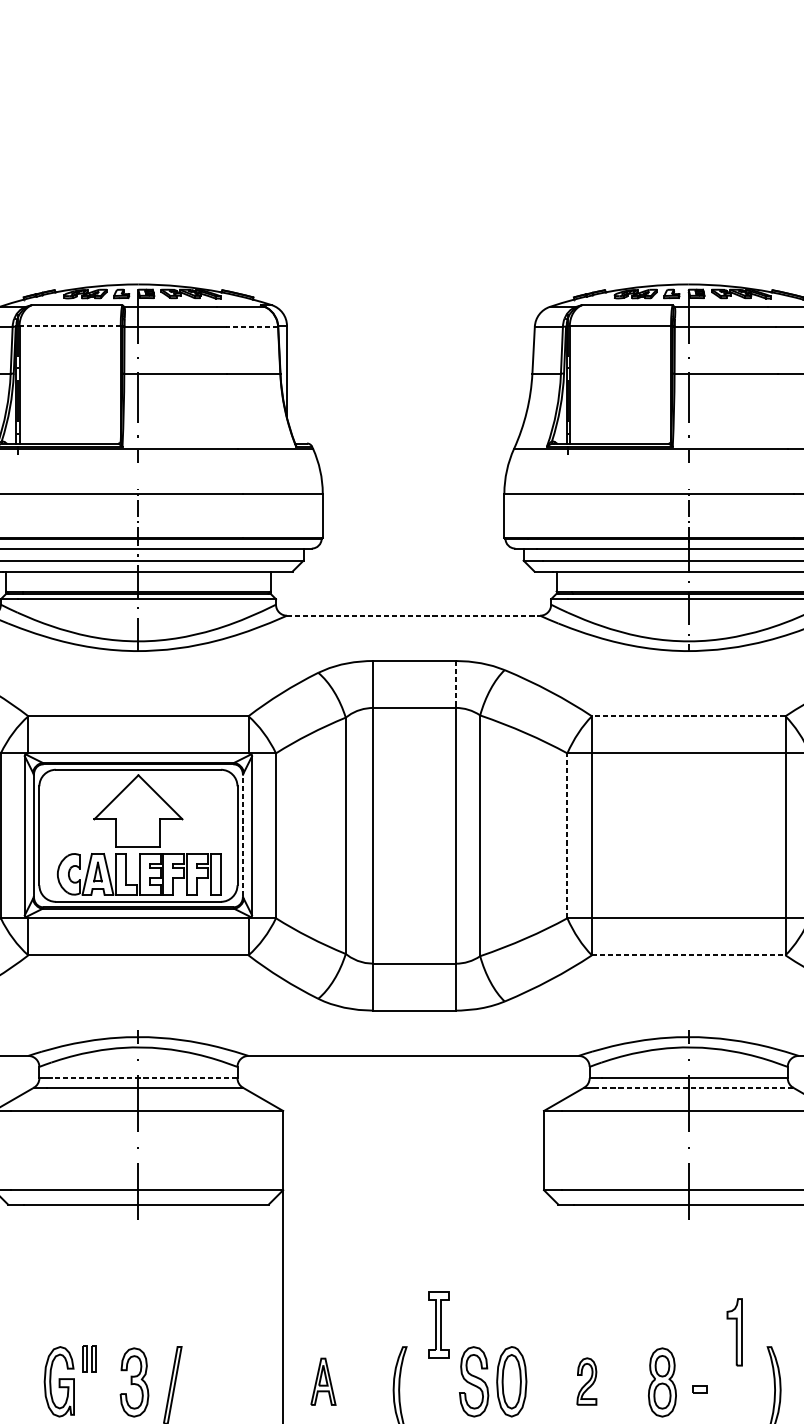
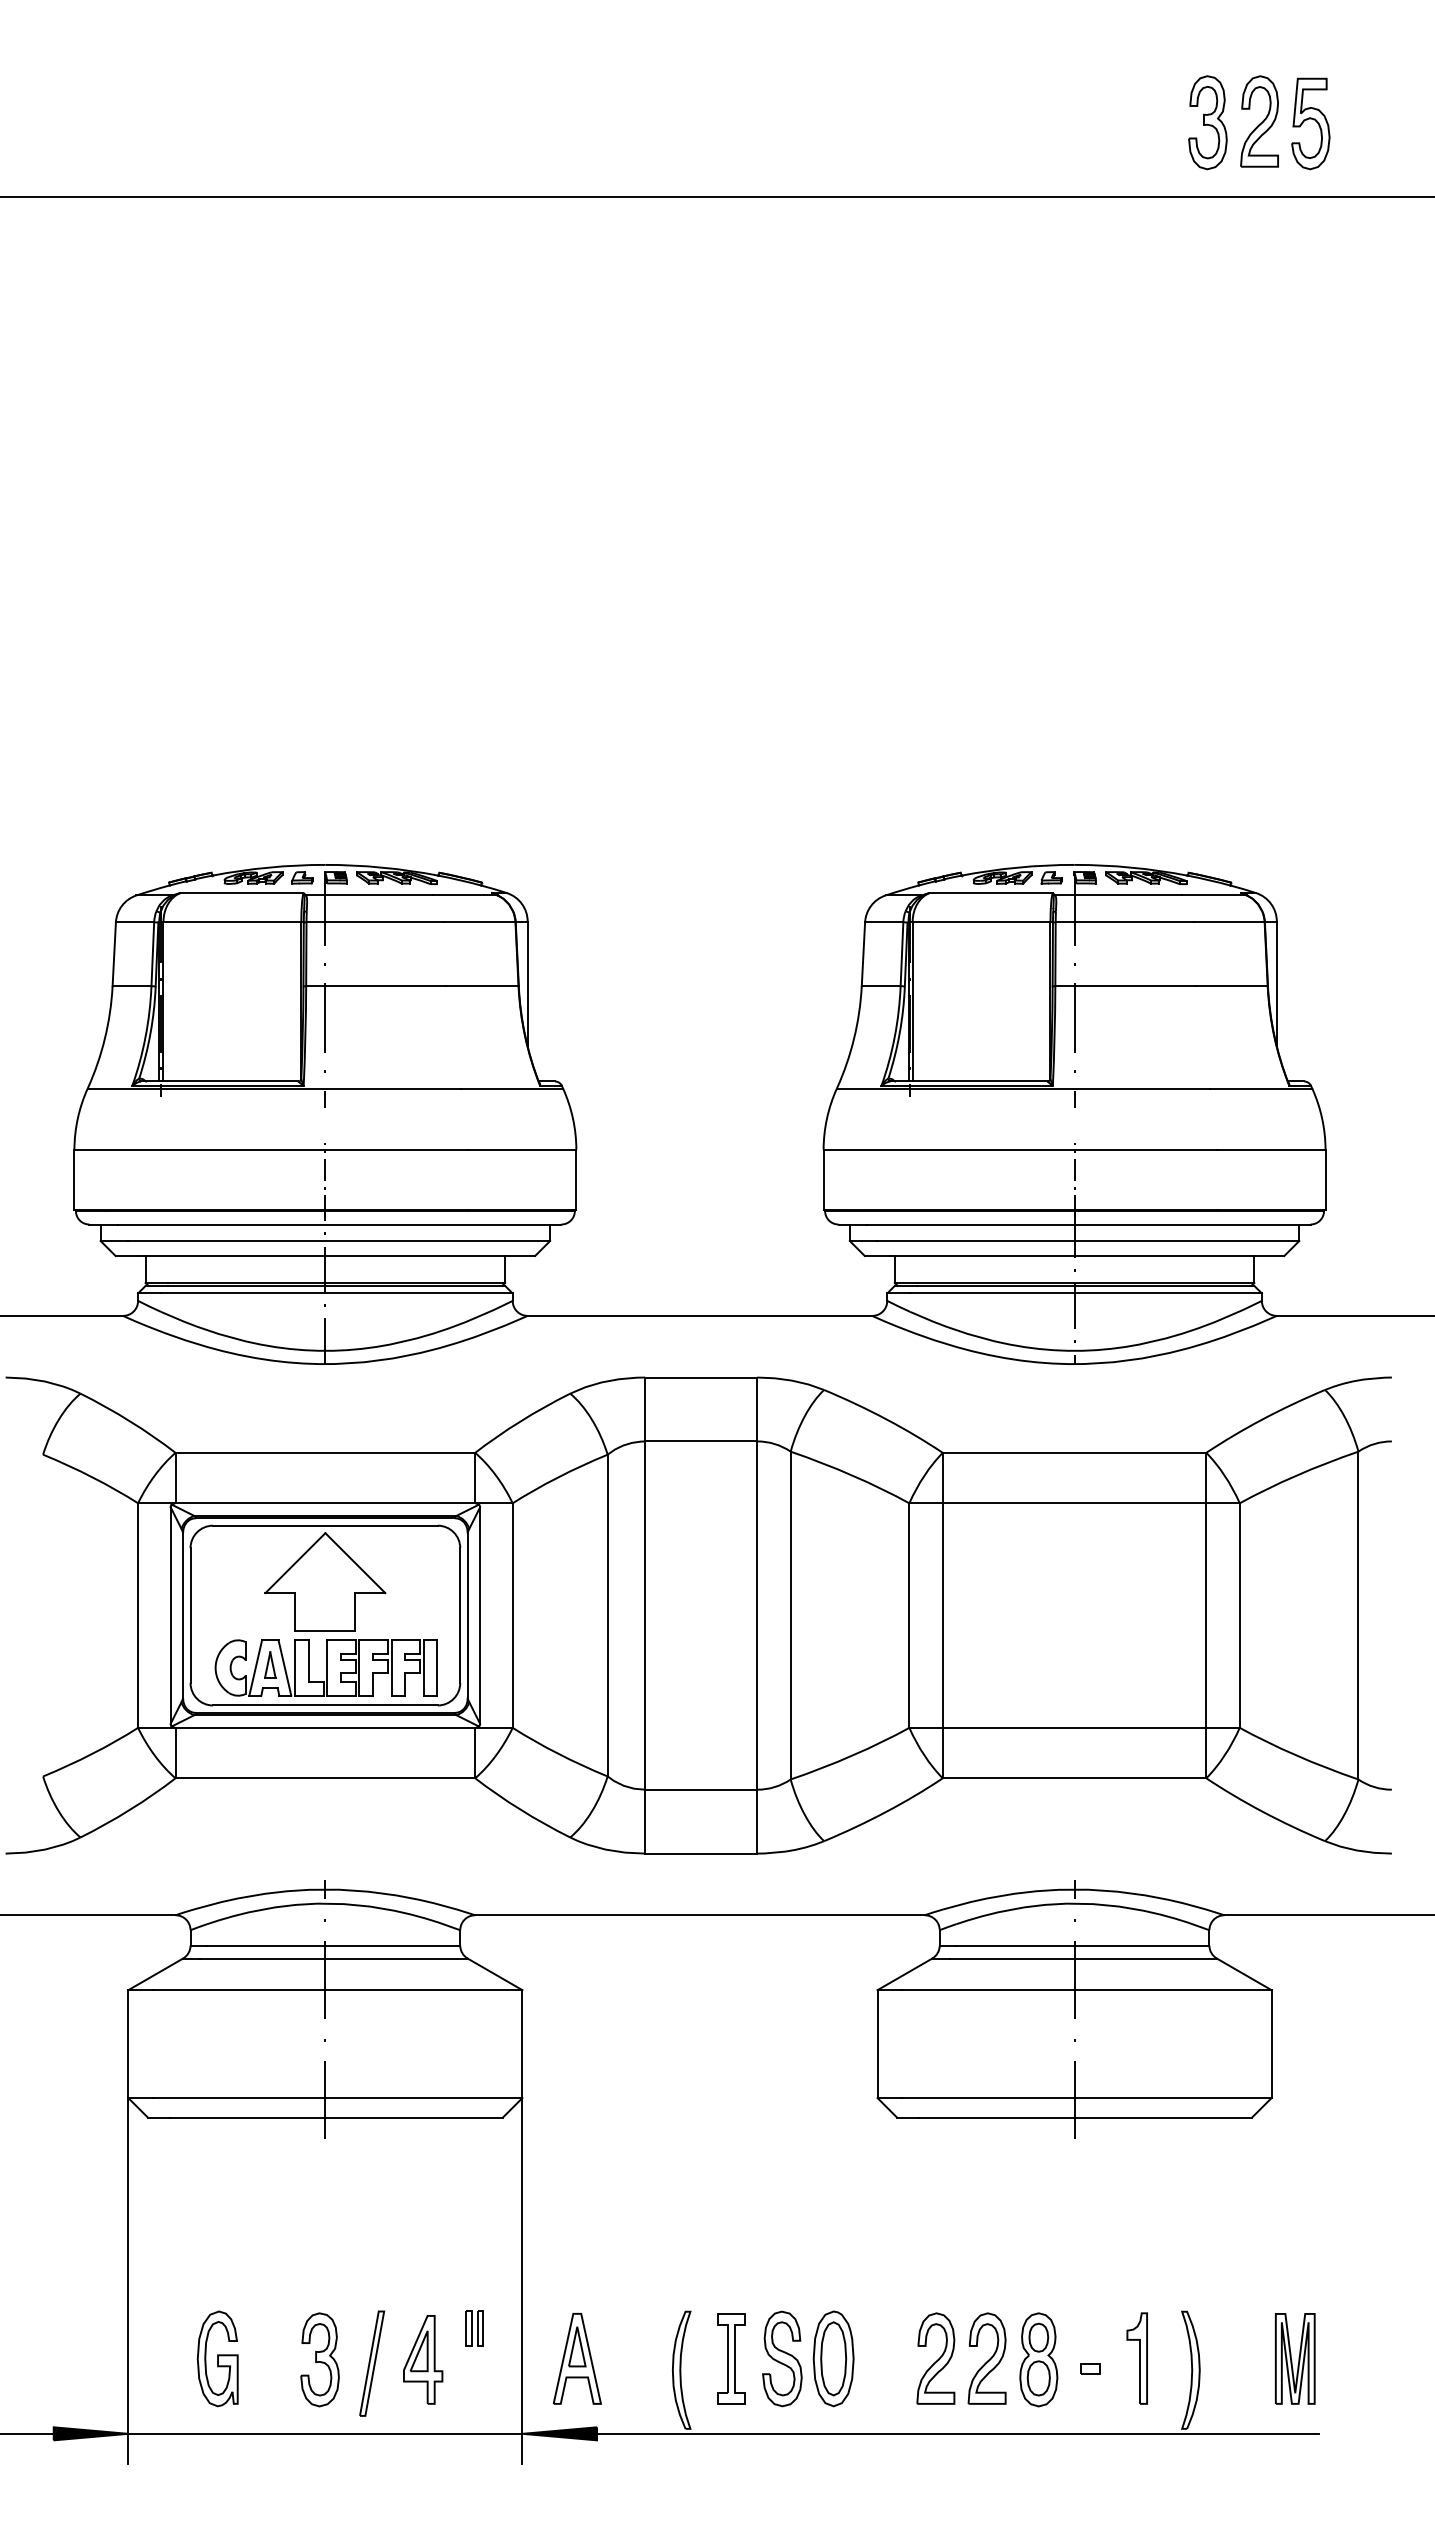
line: (70, 326) -> (232, 921), dashed -> solid
line: (251, 326) -> (479, 922), dashed -> solid
line: (413, 615) -> (700, 1315), dashed -> solid
line: (455, 684) -> (757, 1409), dashed -> solid
line: (688, 716) -> (1074, 1452), dashed -> solid
line: (242, 835) -> (467, 1615), dashed -> solid
line: (567, 835) -> (909, 1615), dashed -> solid
line: (688, 955) -> (1074, 1778), dashed -> solid
line: (144, 1078) -> (333, 1945), dashed -> solid
line: (695, 1087) -> (1083, 1958), dashed -> solid
part: (438, 1324) -> (731, 2358), moved
part: (734, 1332) -> (1136, 2358), moved
part: (89, 1359) -> (474, 2328), moved
part: (322, 1381) -> (576, 2358), size x1.43
part: (586, 1381) -> (935, 2358), size x1.43
part: (624, 1381) -> (986, 2358), added
part: (210, 1382) -> (423, 2359), added

